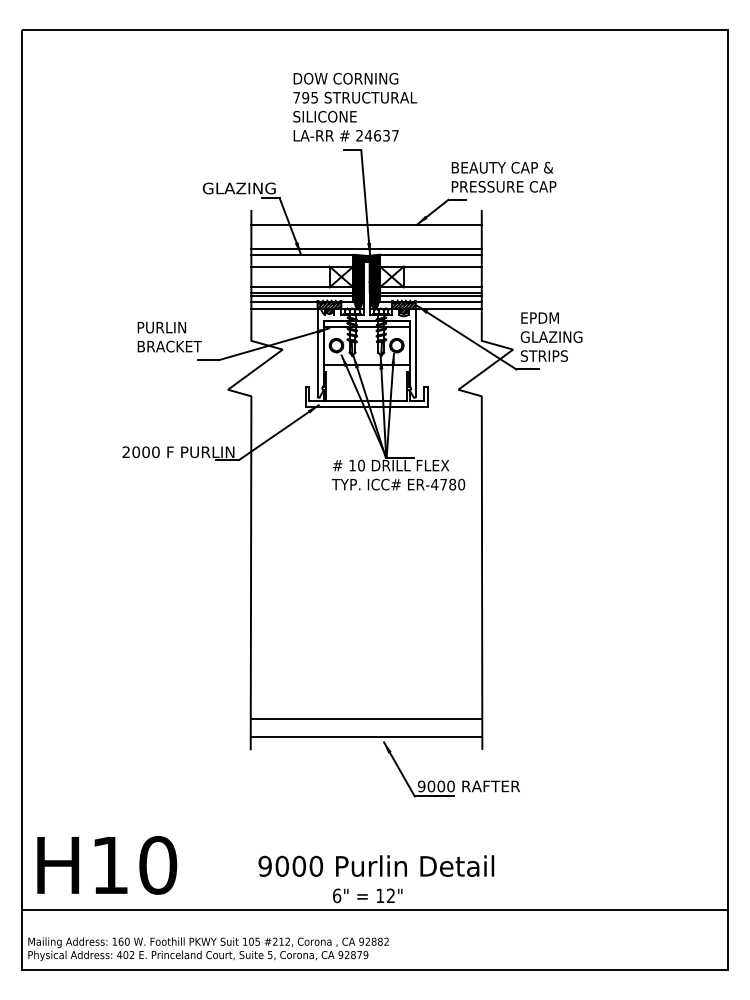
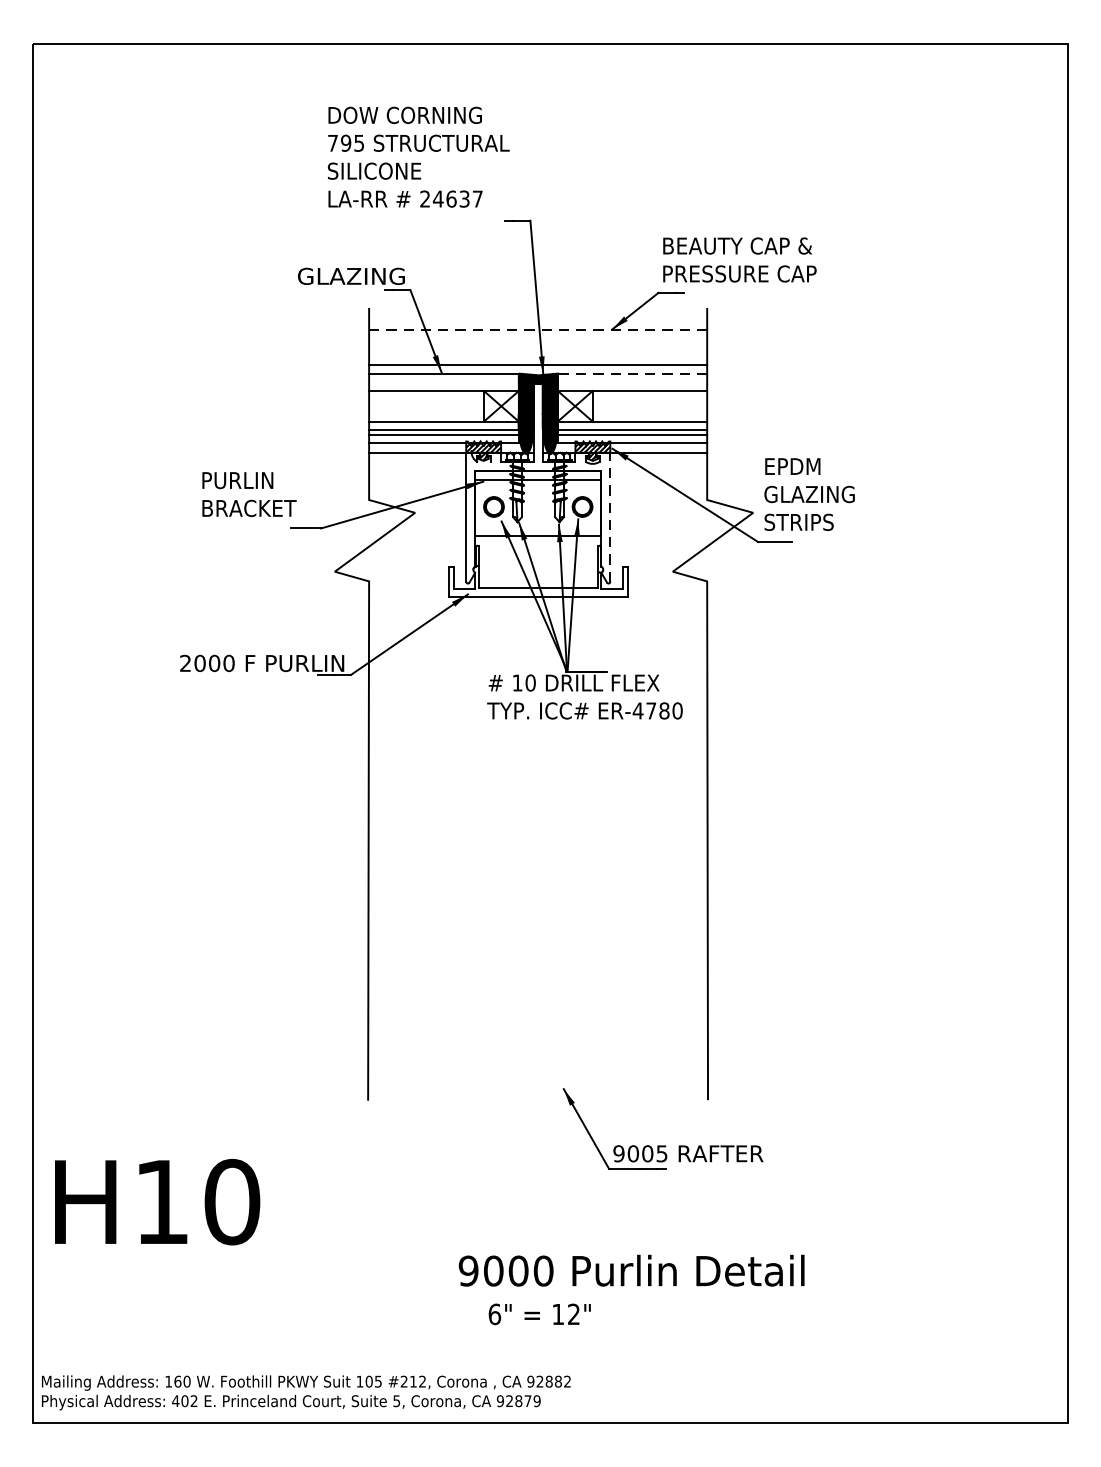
text: (355, 106) -> (419, 156), moved
line: (367, 225) -> (539, 330), solid -> dashed
line: (430, 254) -> (631, 373), solid -> dashed
line: (415, 352) -> (609, 517), solid -> dashed
line: (366, 718) -> (538, 1054), removed
line: (366, 736) -> (538, 1080), removed
text: (450, 786) -> (661, 1153), 9000 -> 9005
text: (107, 865) -> (157, 1202), moved
text: (376, 865) -> (631, 1269), moved
line: (374, 909) -> (549, 1334), removed

